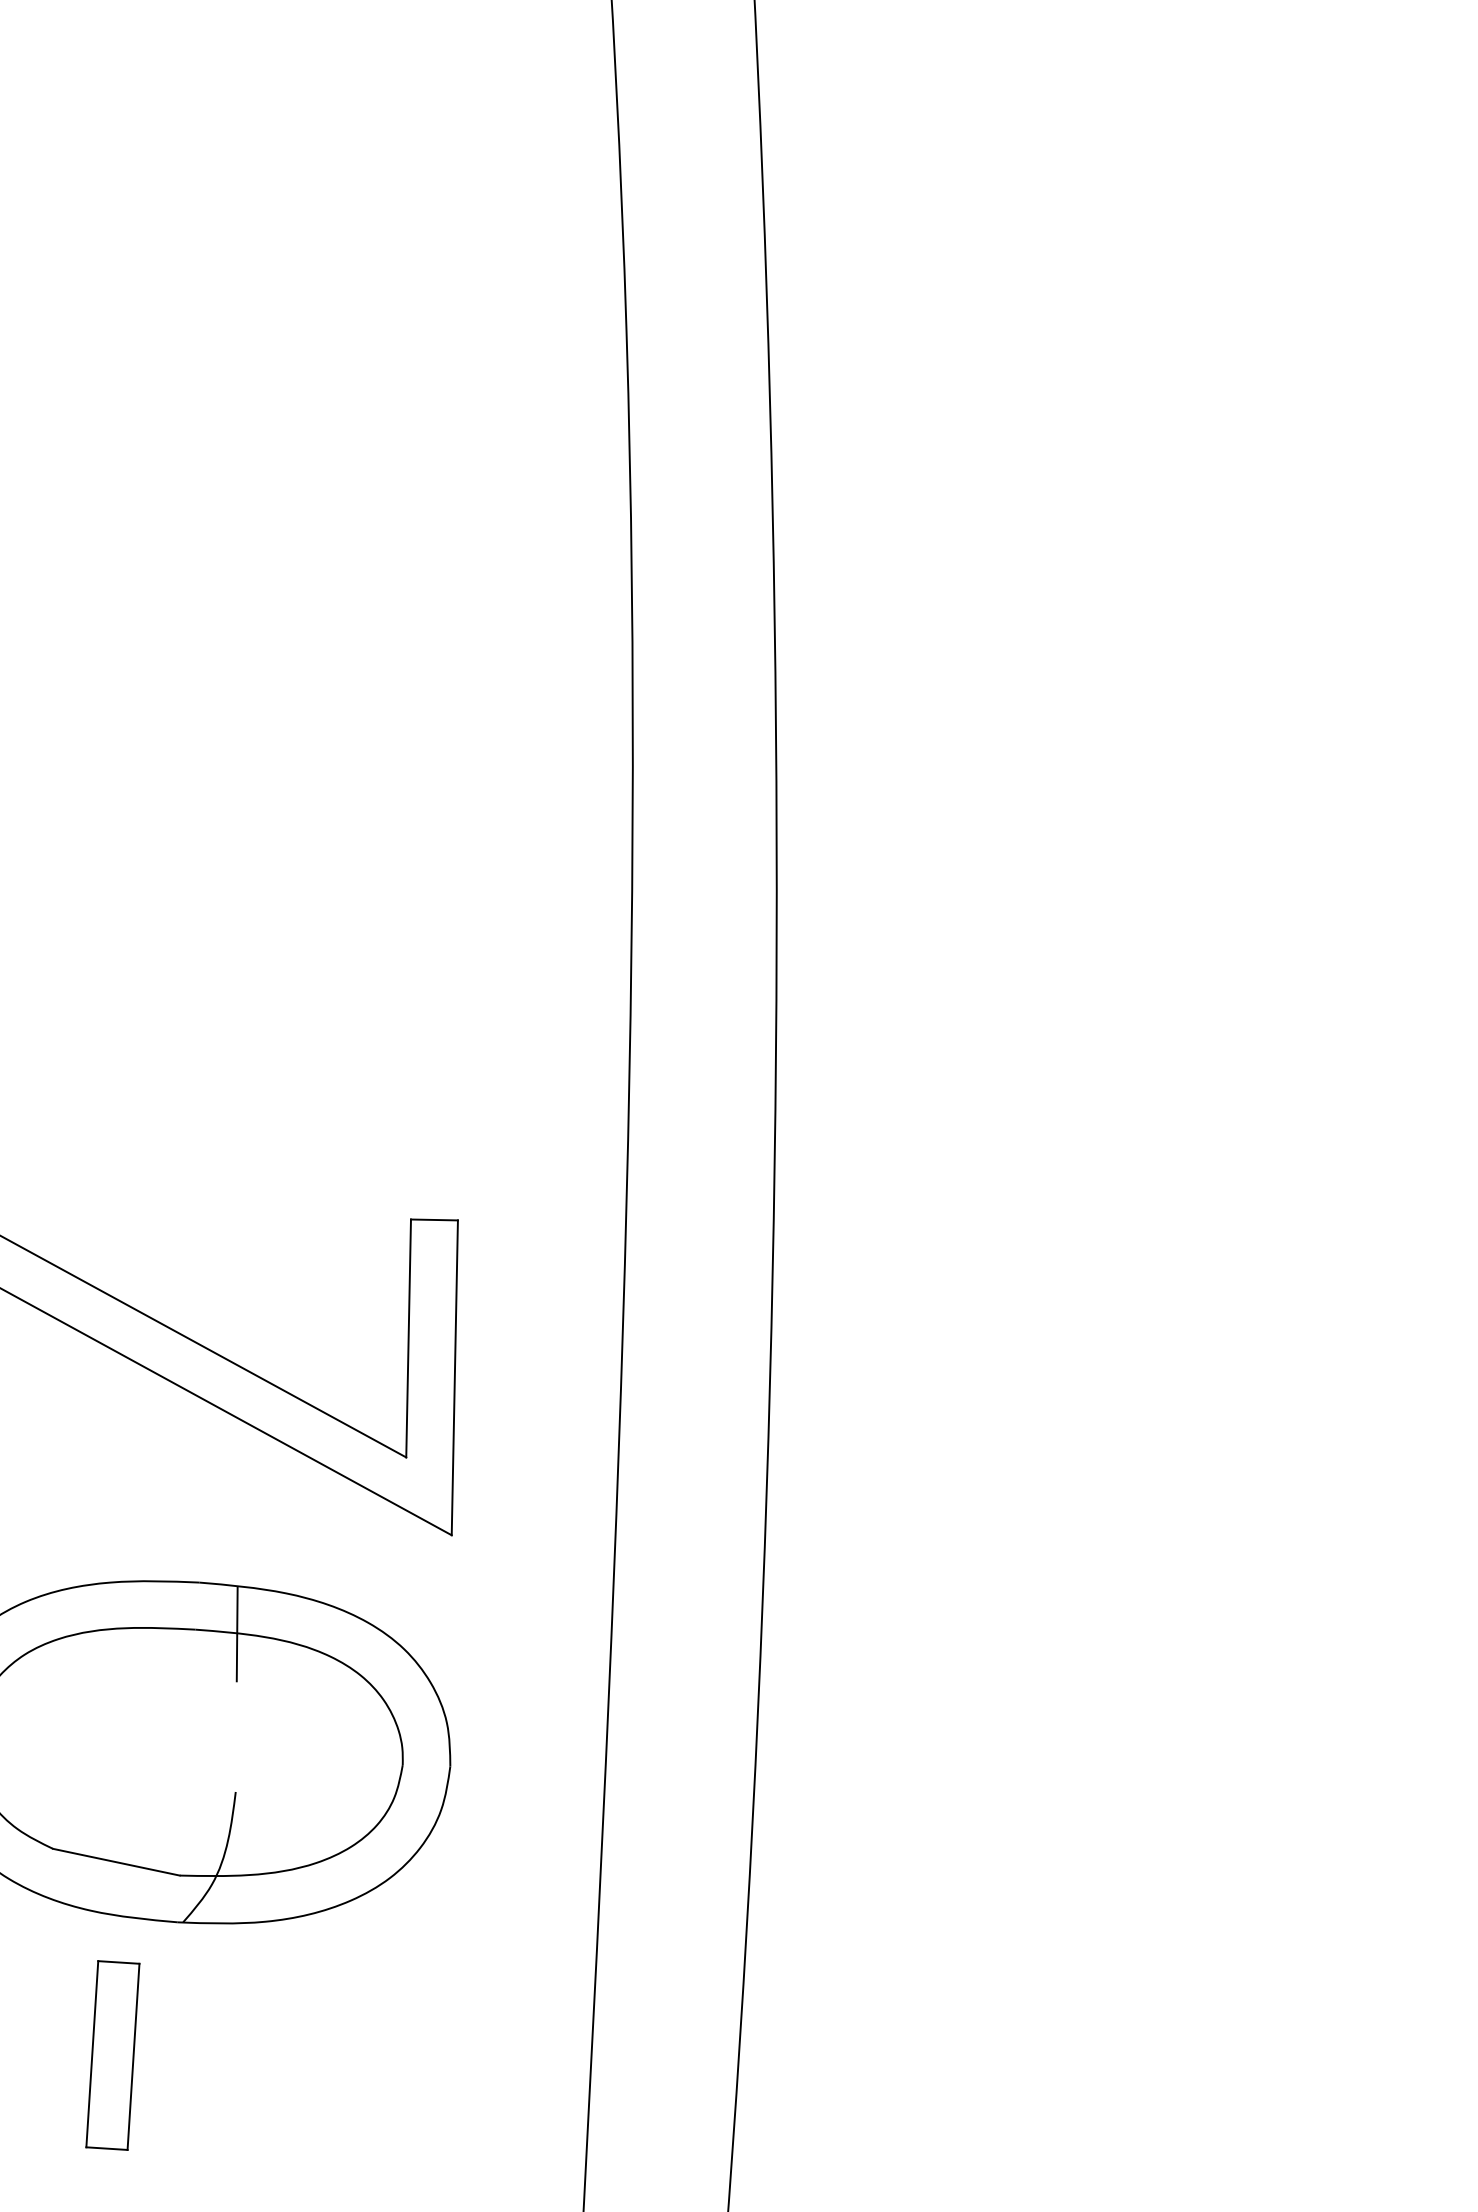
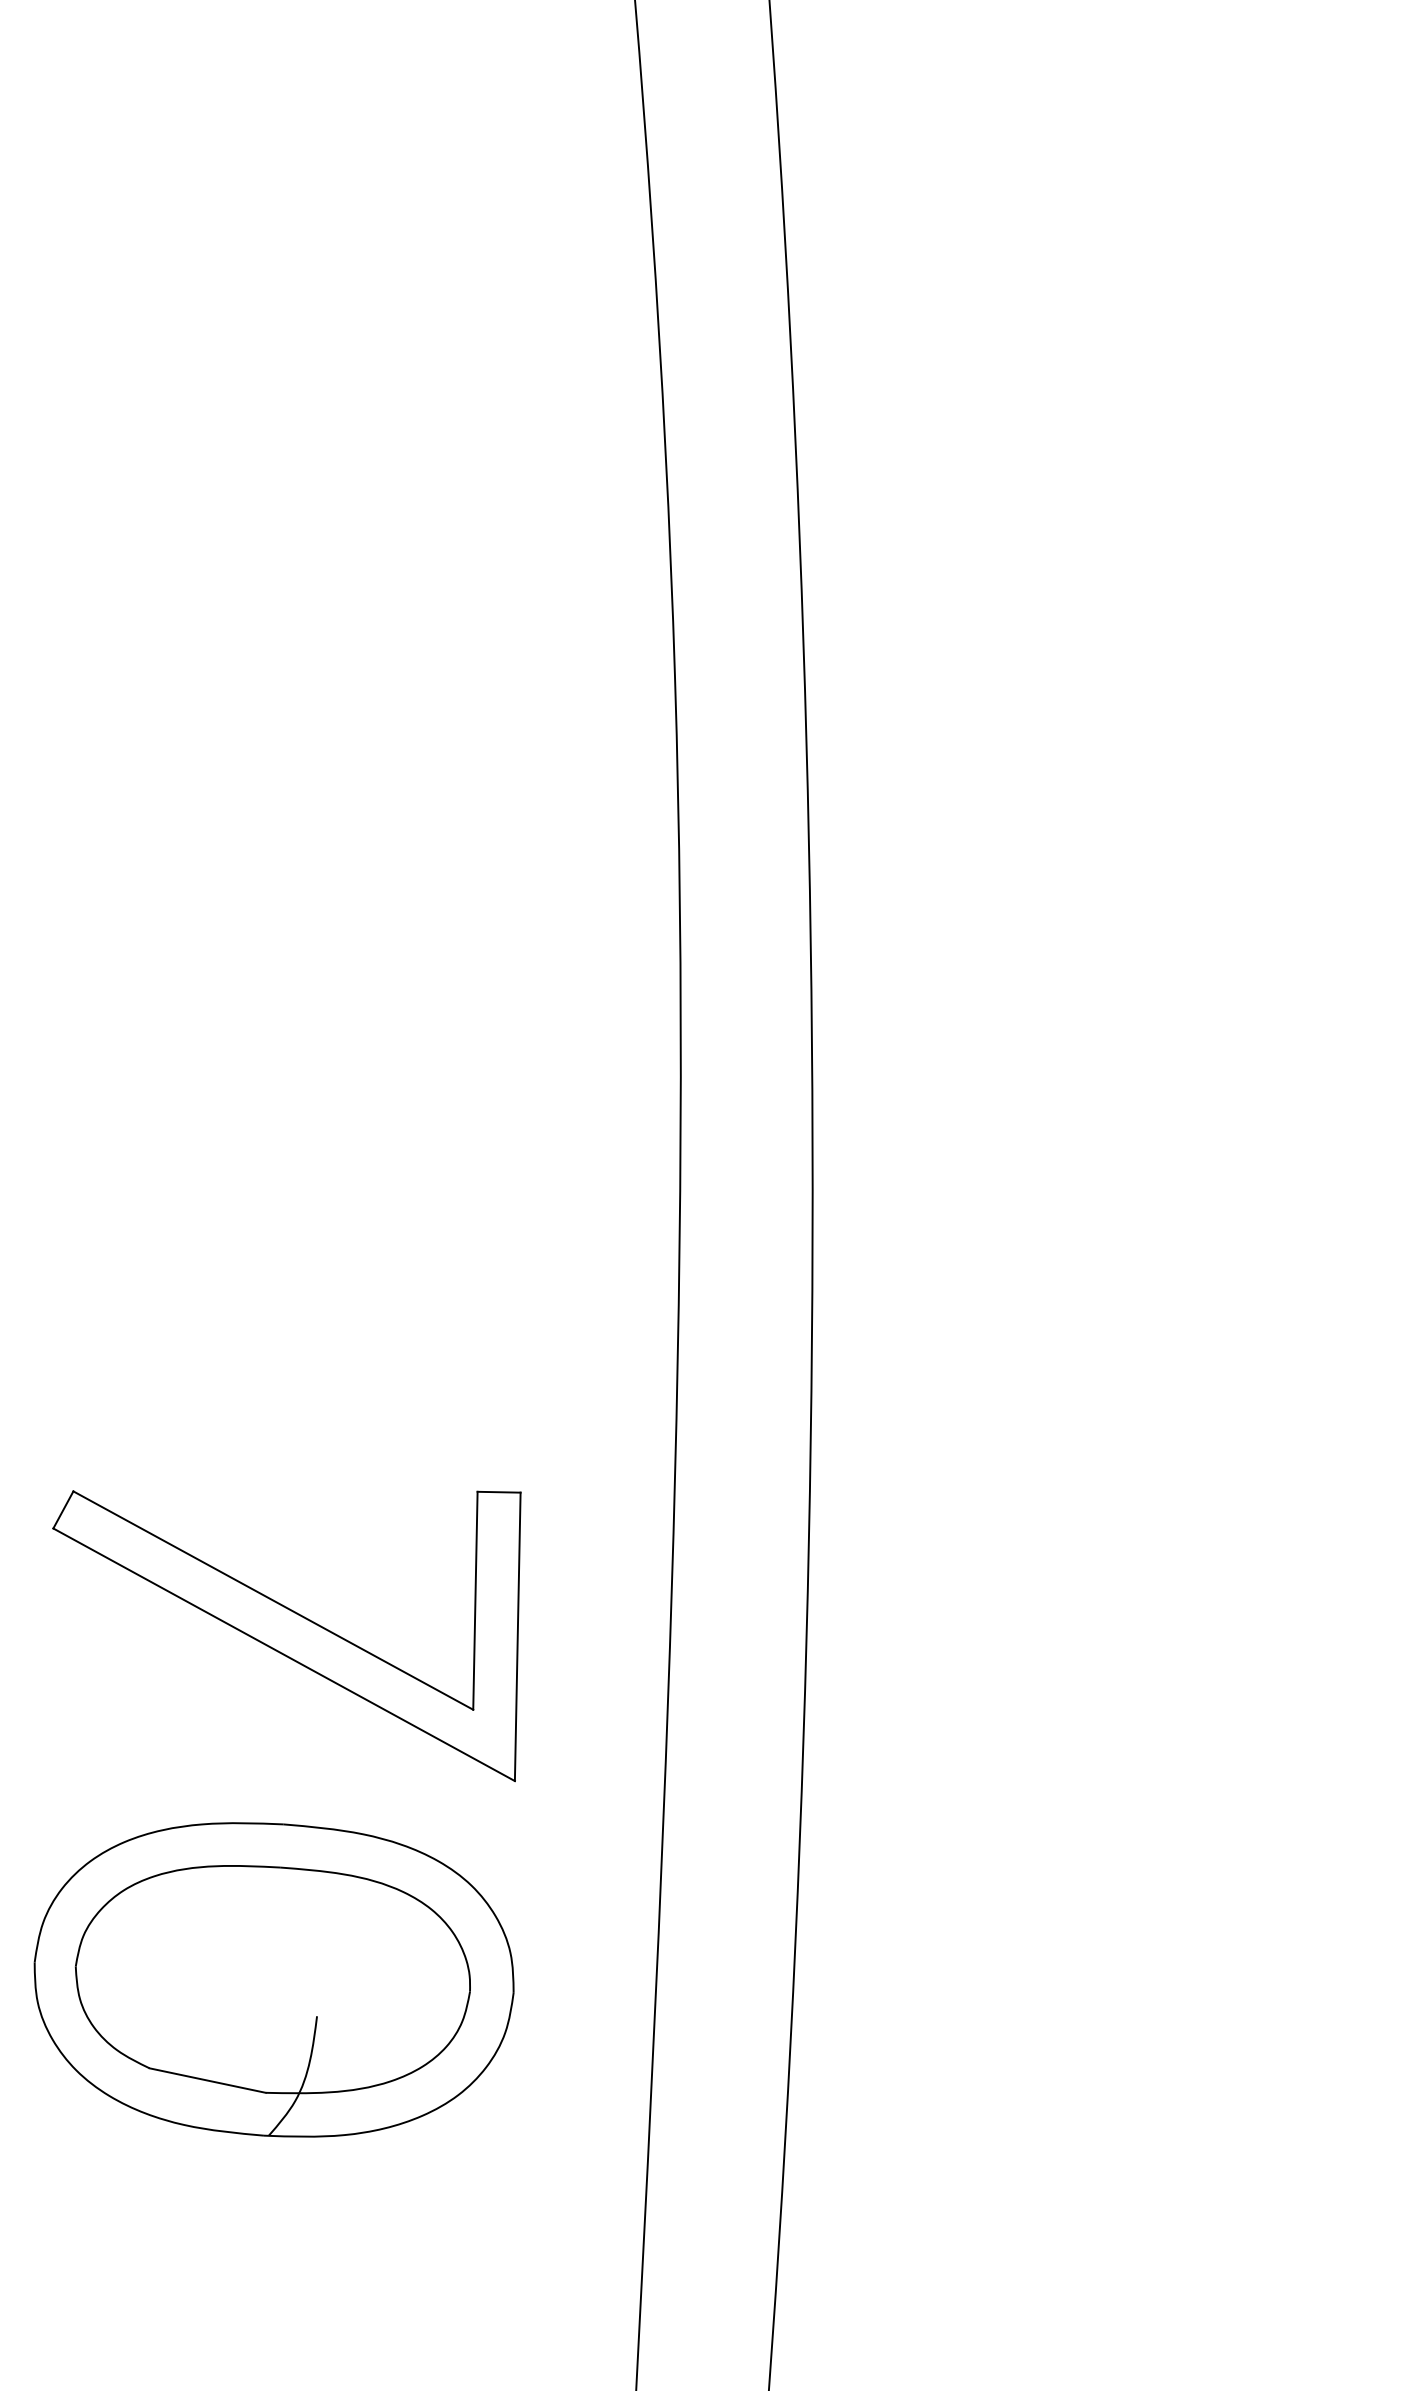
line: (237, 1633) -> (318, 1871), removed
part: (112, 2055) -> (204, 2257), removed

